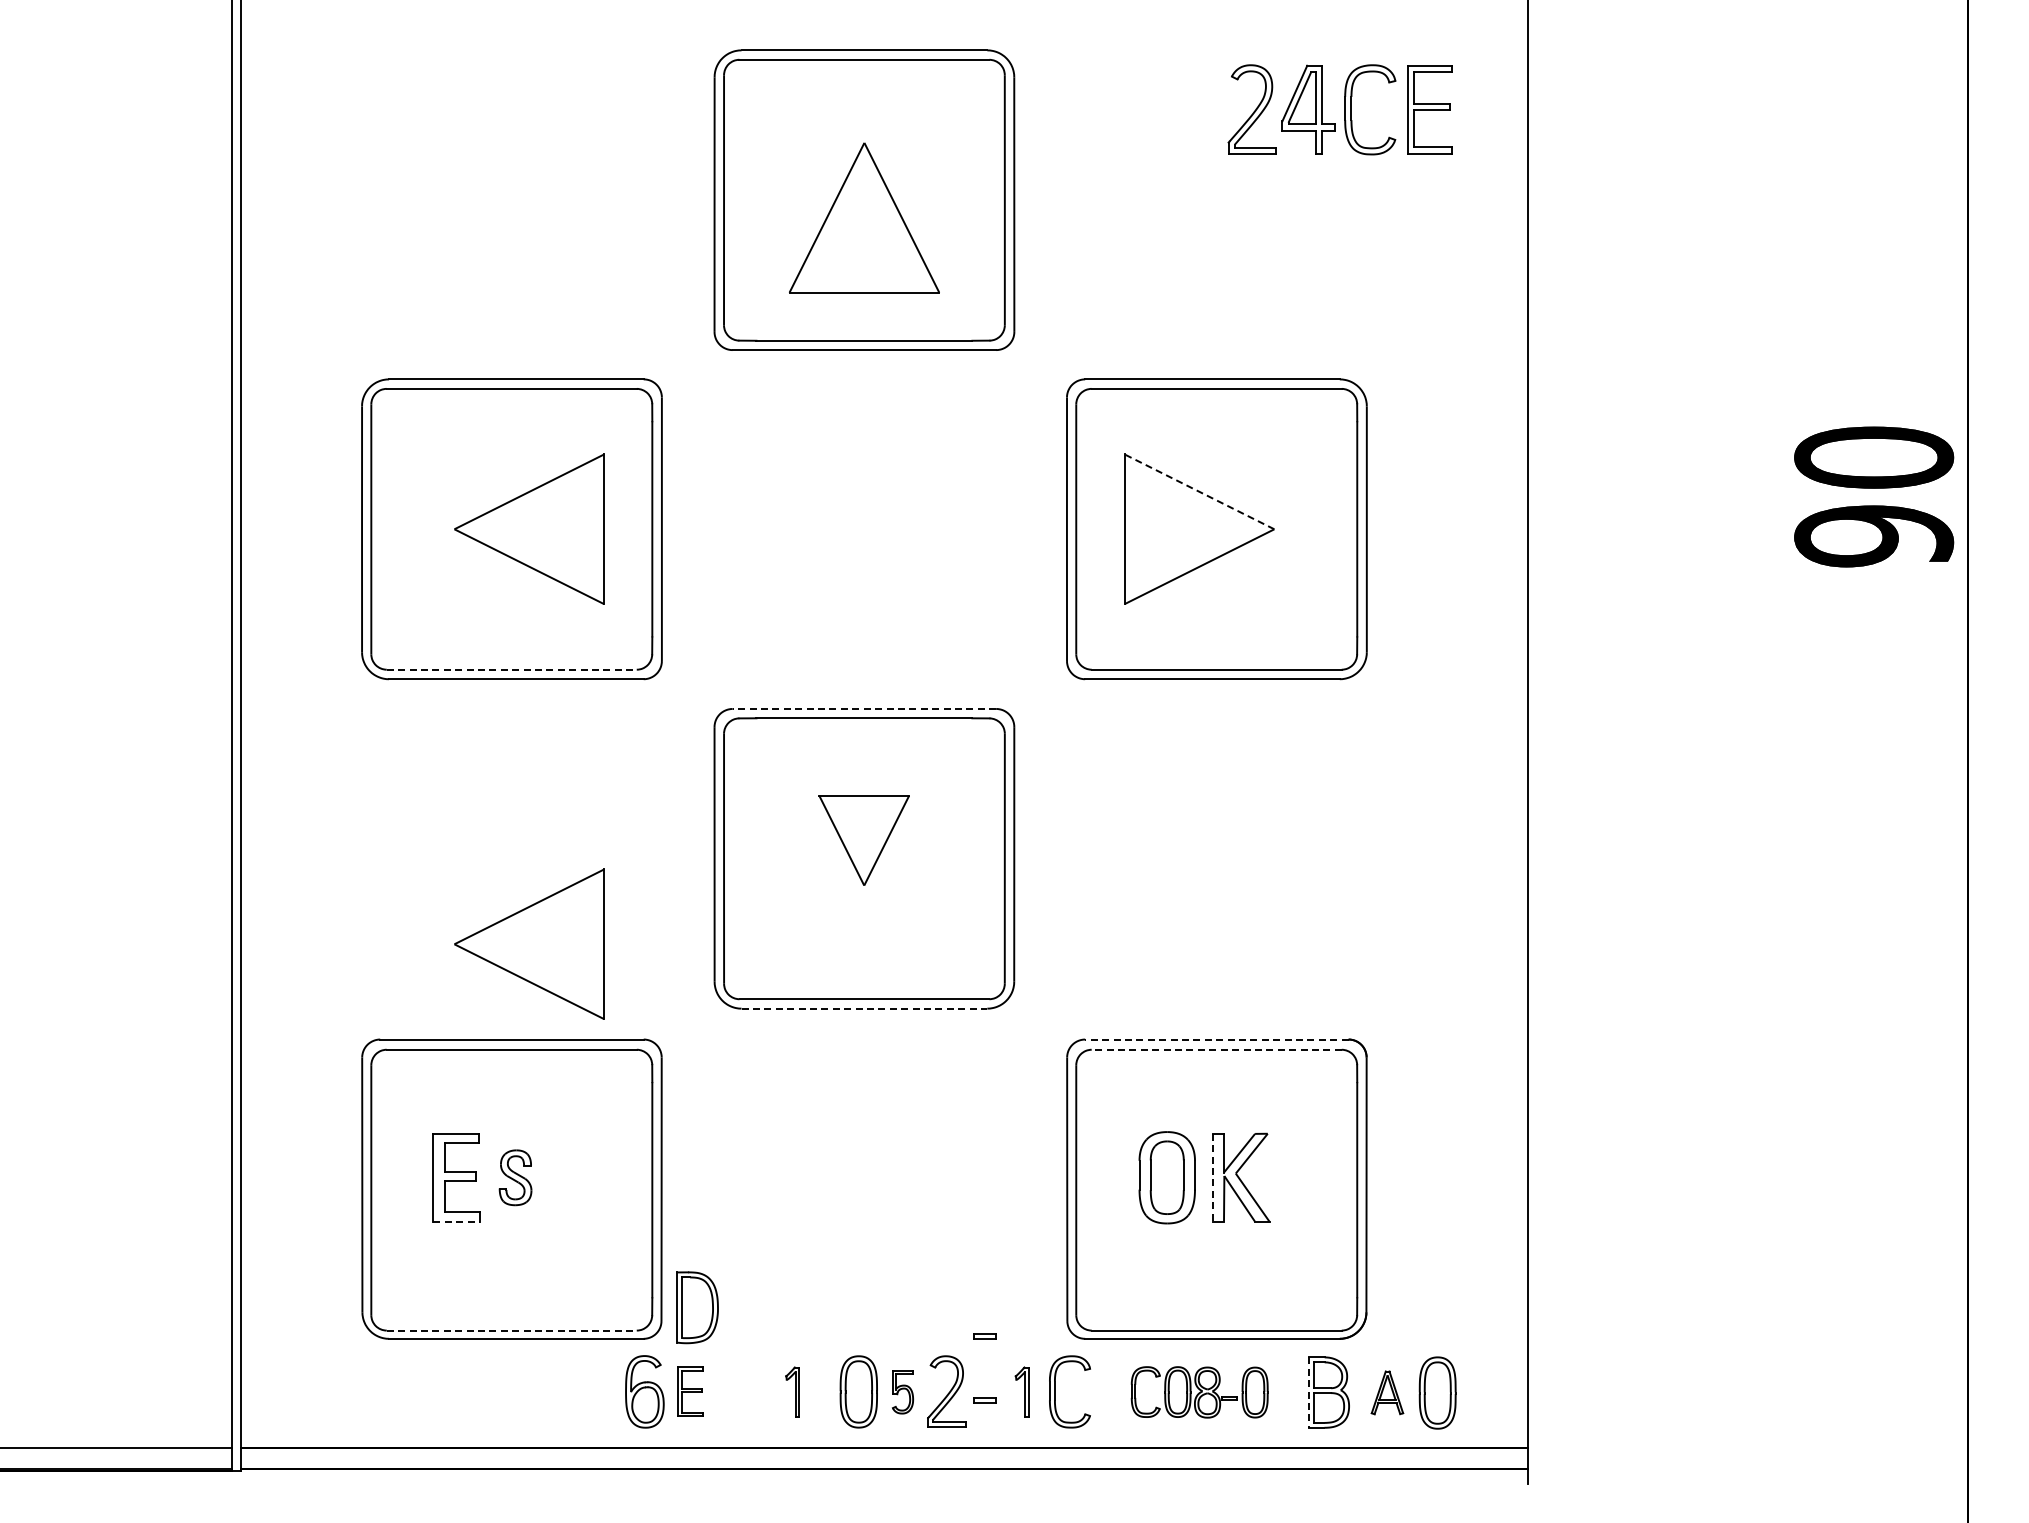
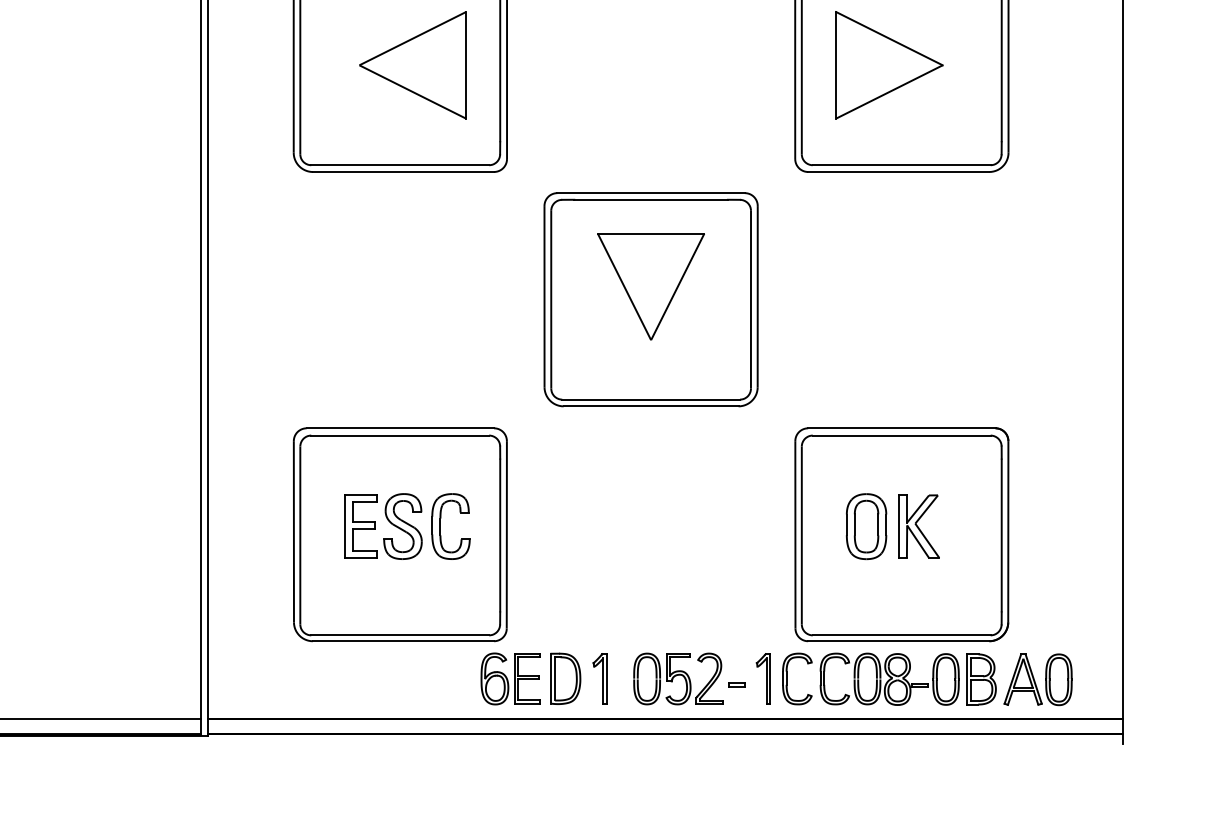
line: (1199, 491) -> (889, 38), dashed -> solid
line: (512, 669) -> (400, 165), dashed -> solid
line: (864, 708) -> (651, 192), dashed -> solid
part: (863, 840) -> (650, 286), size x1.67
part: (529, 943) -> (412, 359), removed
line: (864, 1008) -> (651, 406), dashed -> solid
line: (1216, 1039) -> (901, 428), dashed -> solid
line: (1216, 1049) -> (901, 435), dashed -> solid
part: (515, 1177) -> (402, 526), size x1.67
part: (568, 1177) -> (440, 526), added
line: (1212, 1178) -> (898, 527), dashed -> solid
line: (457, 1221) -> (361, 557), dashed -> solid
part: (697, 1307) -> (565, 678), moved
line: (512, 1330) -> (400, 635), dashed -> solid
part: (984, 1336) -> (736, 639), removed
part: (690, 1391) -> (527, 678), size x1.43
part: (792, 1391) -> (599, 678), size x1.43
part: (1021, 1391) -> (762, 678), size x1.43
part: (902, 1392) -> (678, 679), size x1.67
part: (1199, 1392) -> (889, 679), size x1.43
part: (1387, 1392) -> (1023, 679), size x1.67
line: (1309, 1393) -> (967, 680), dashed -> solid

